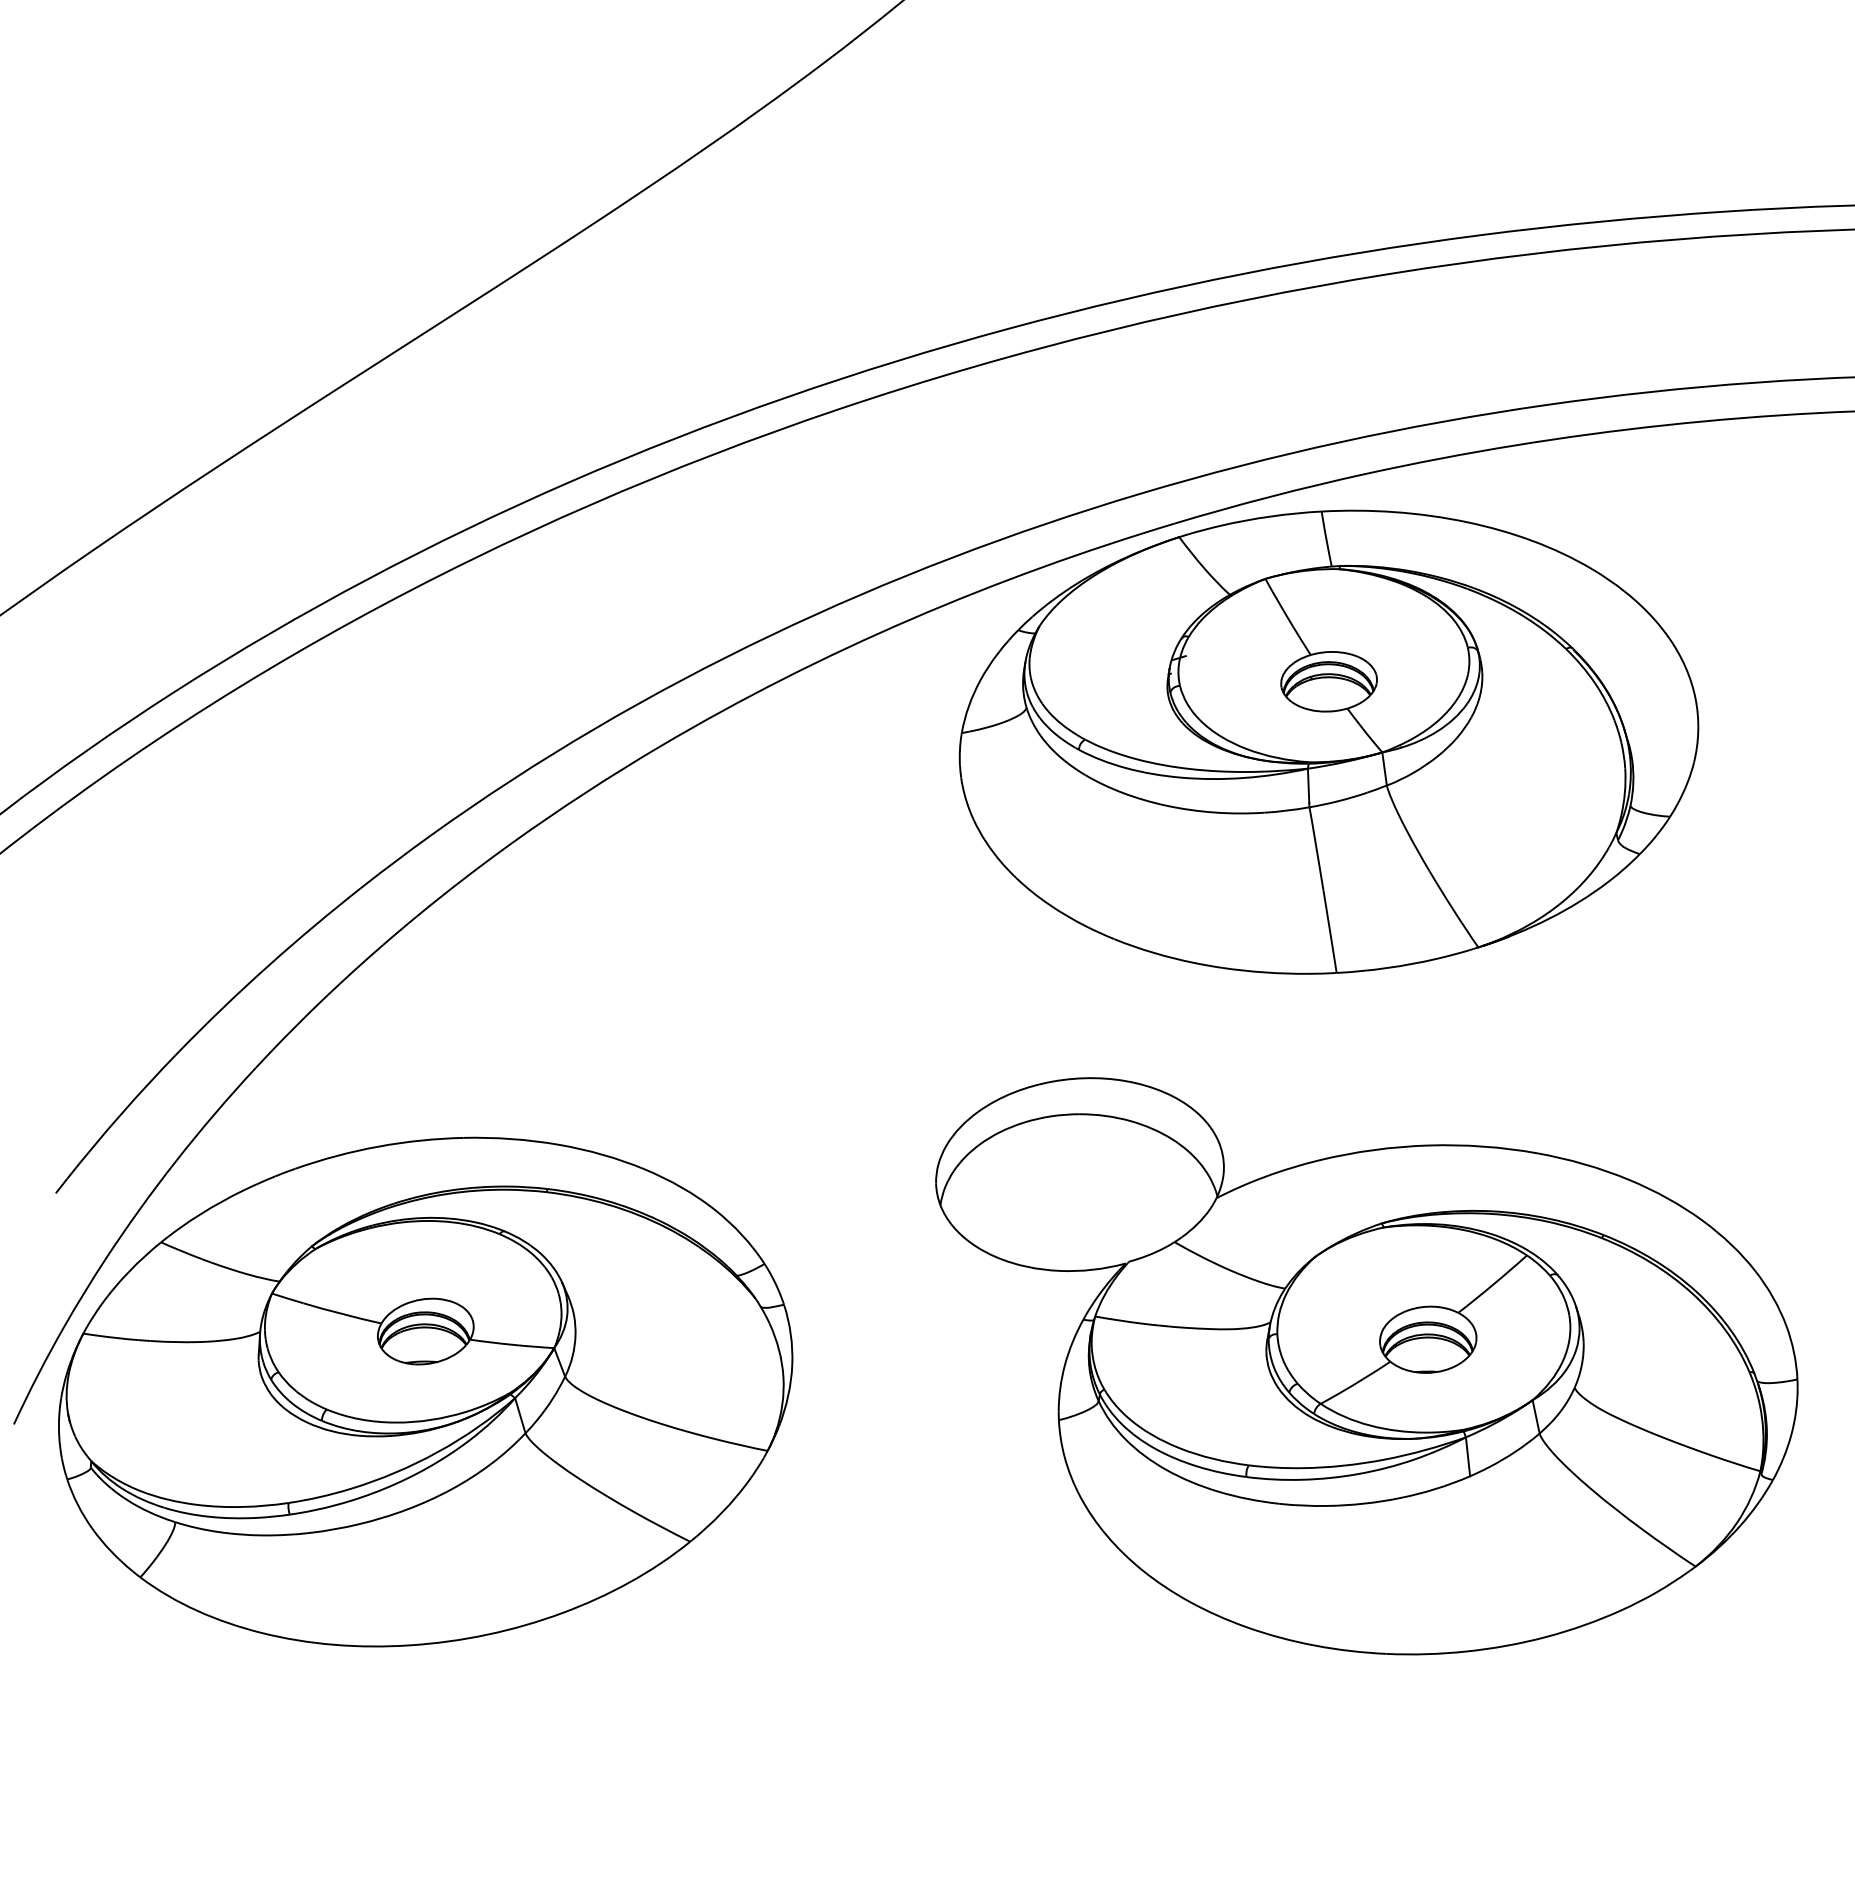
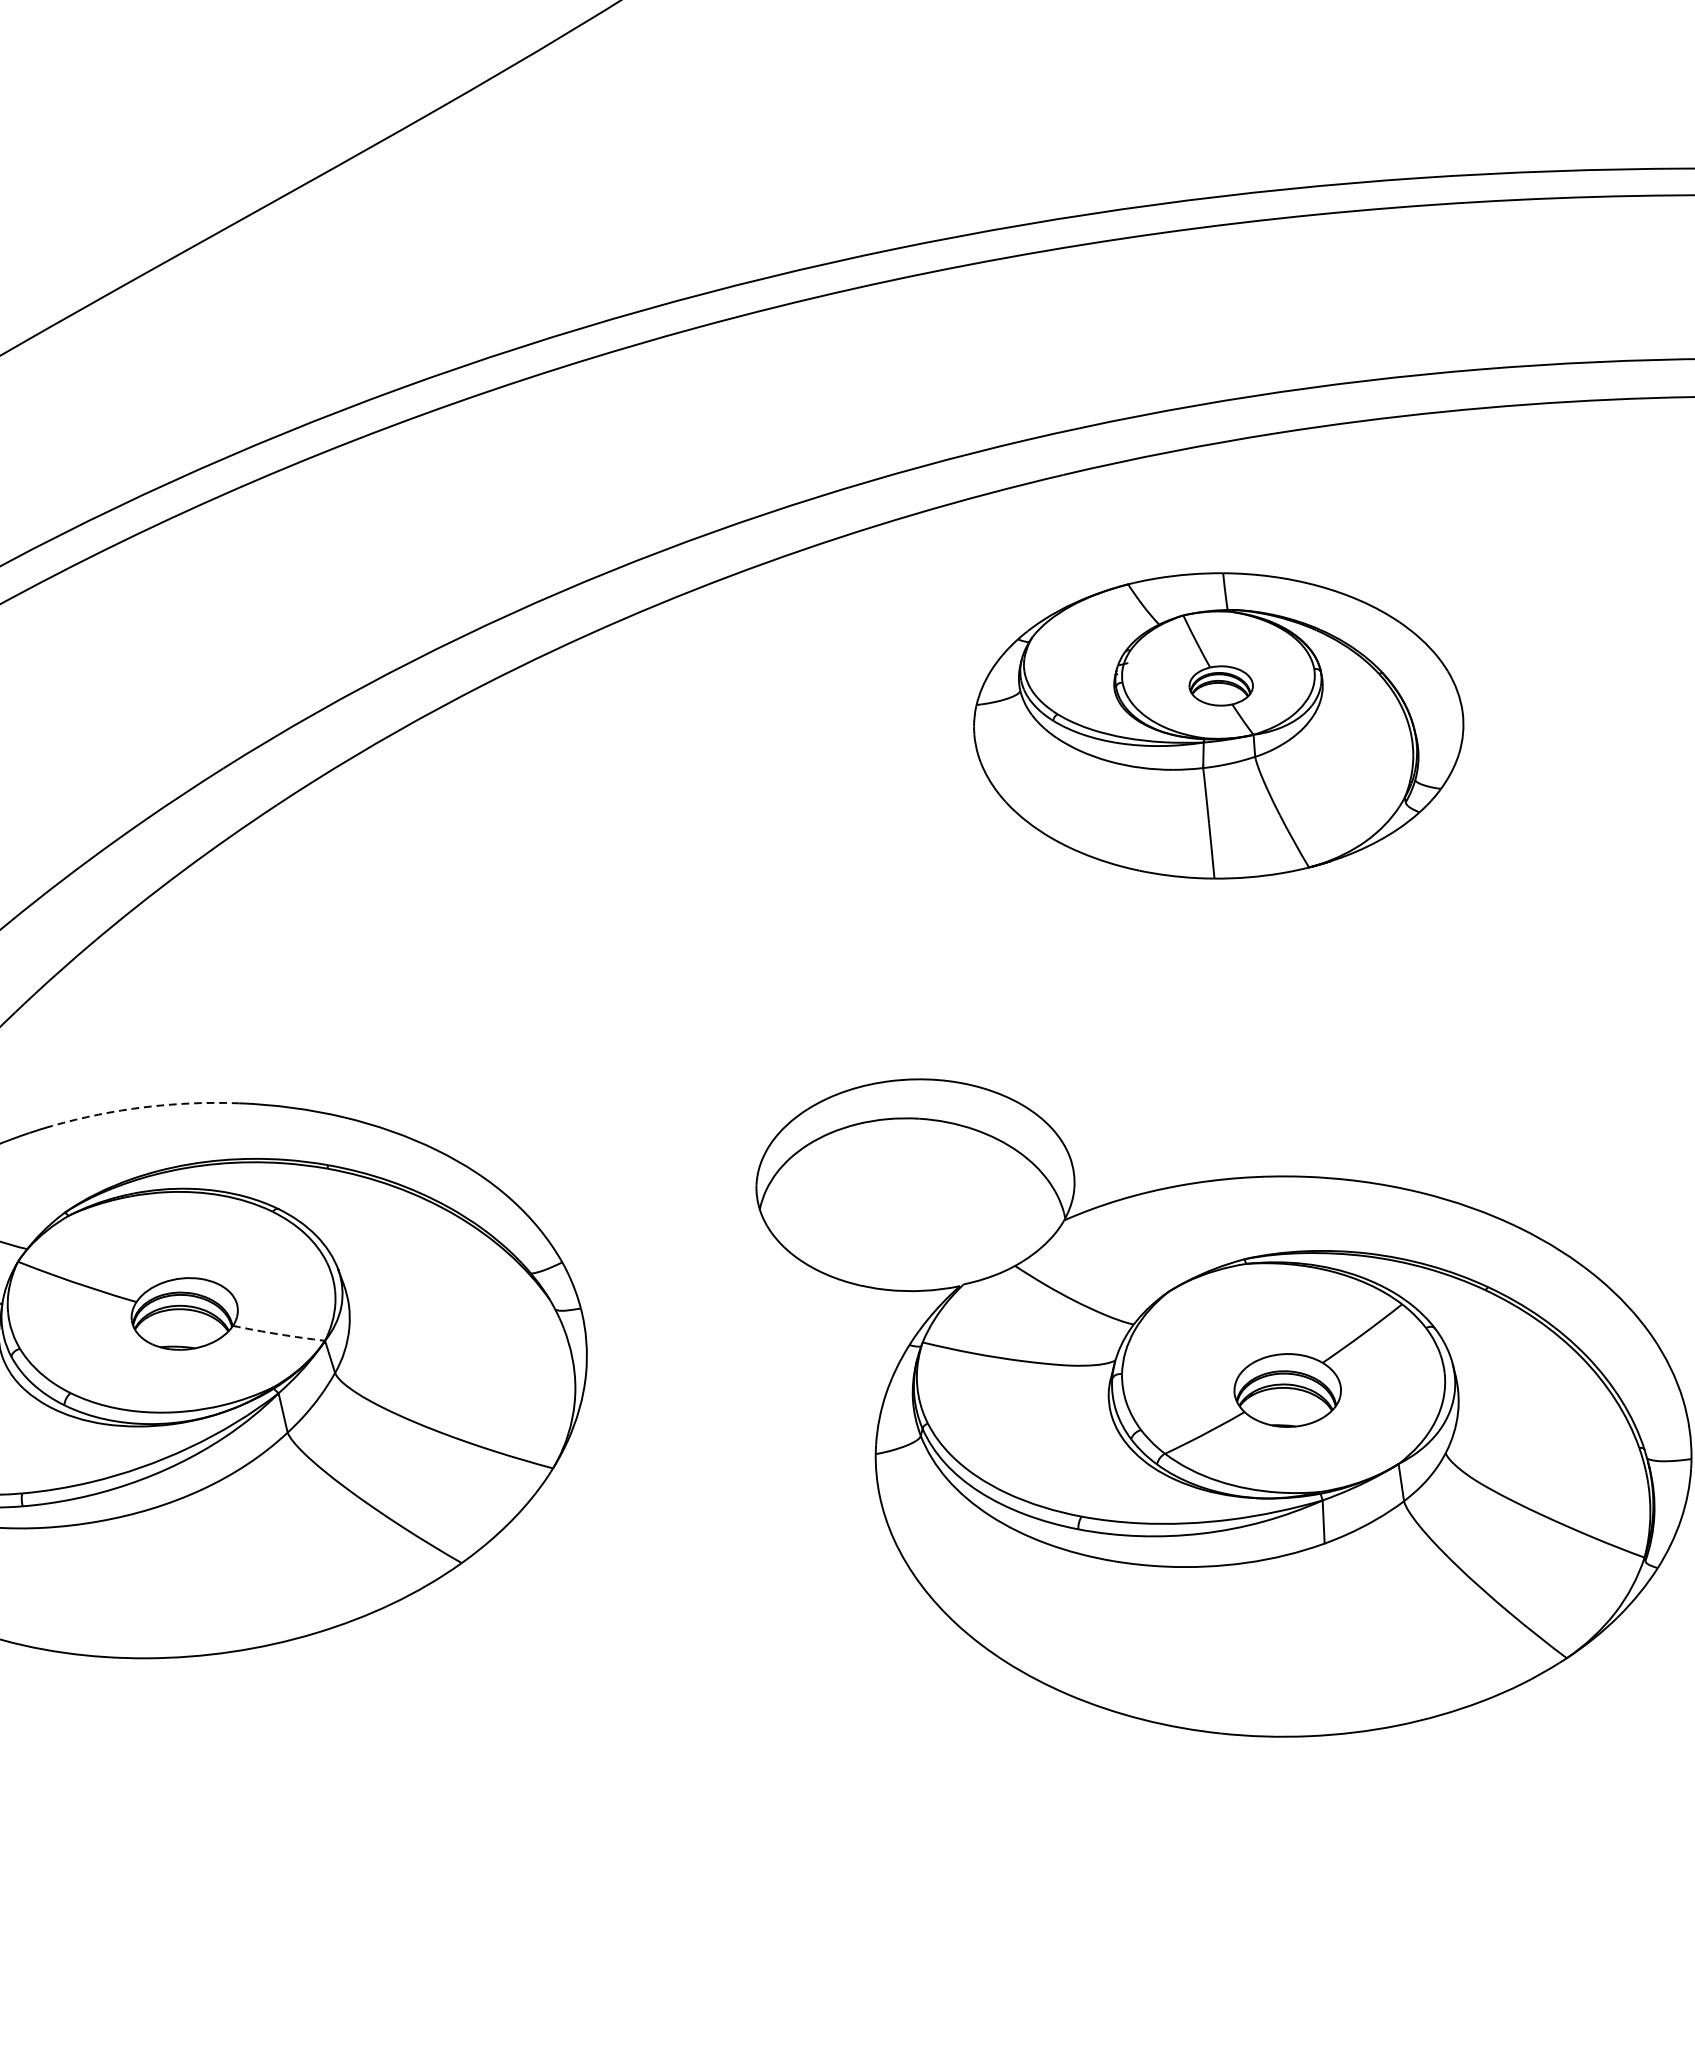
part: (1328, 741) -> (1218, 725), size x0.6
arc: (378, 1146) -> (145, 1107), solid -> dashed
arc: (512, 1344) -> (279, 1334), solid -> dashed

